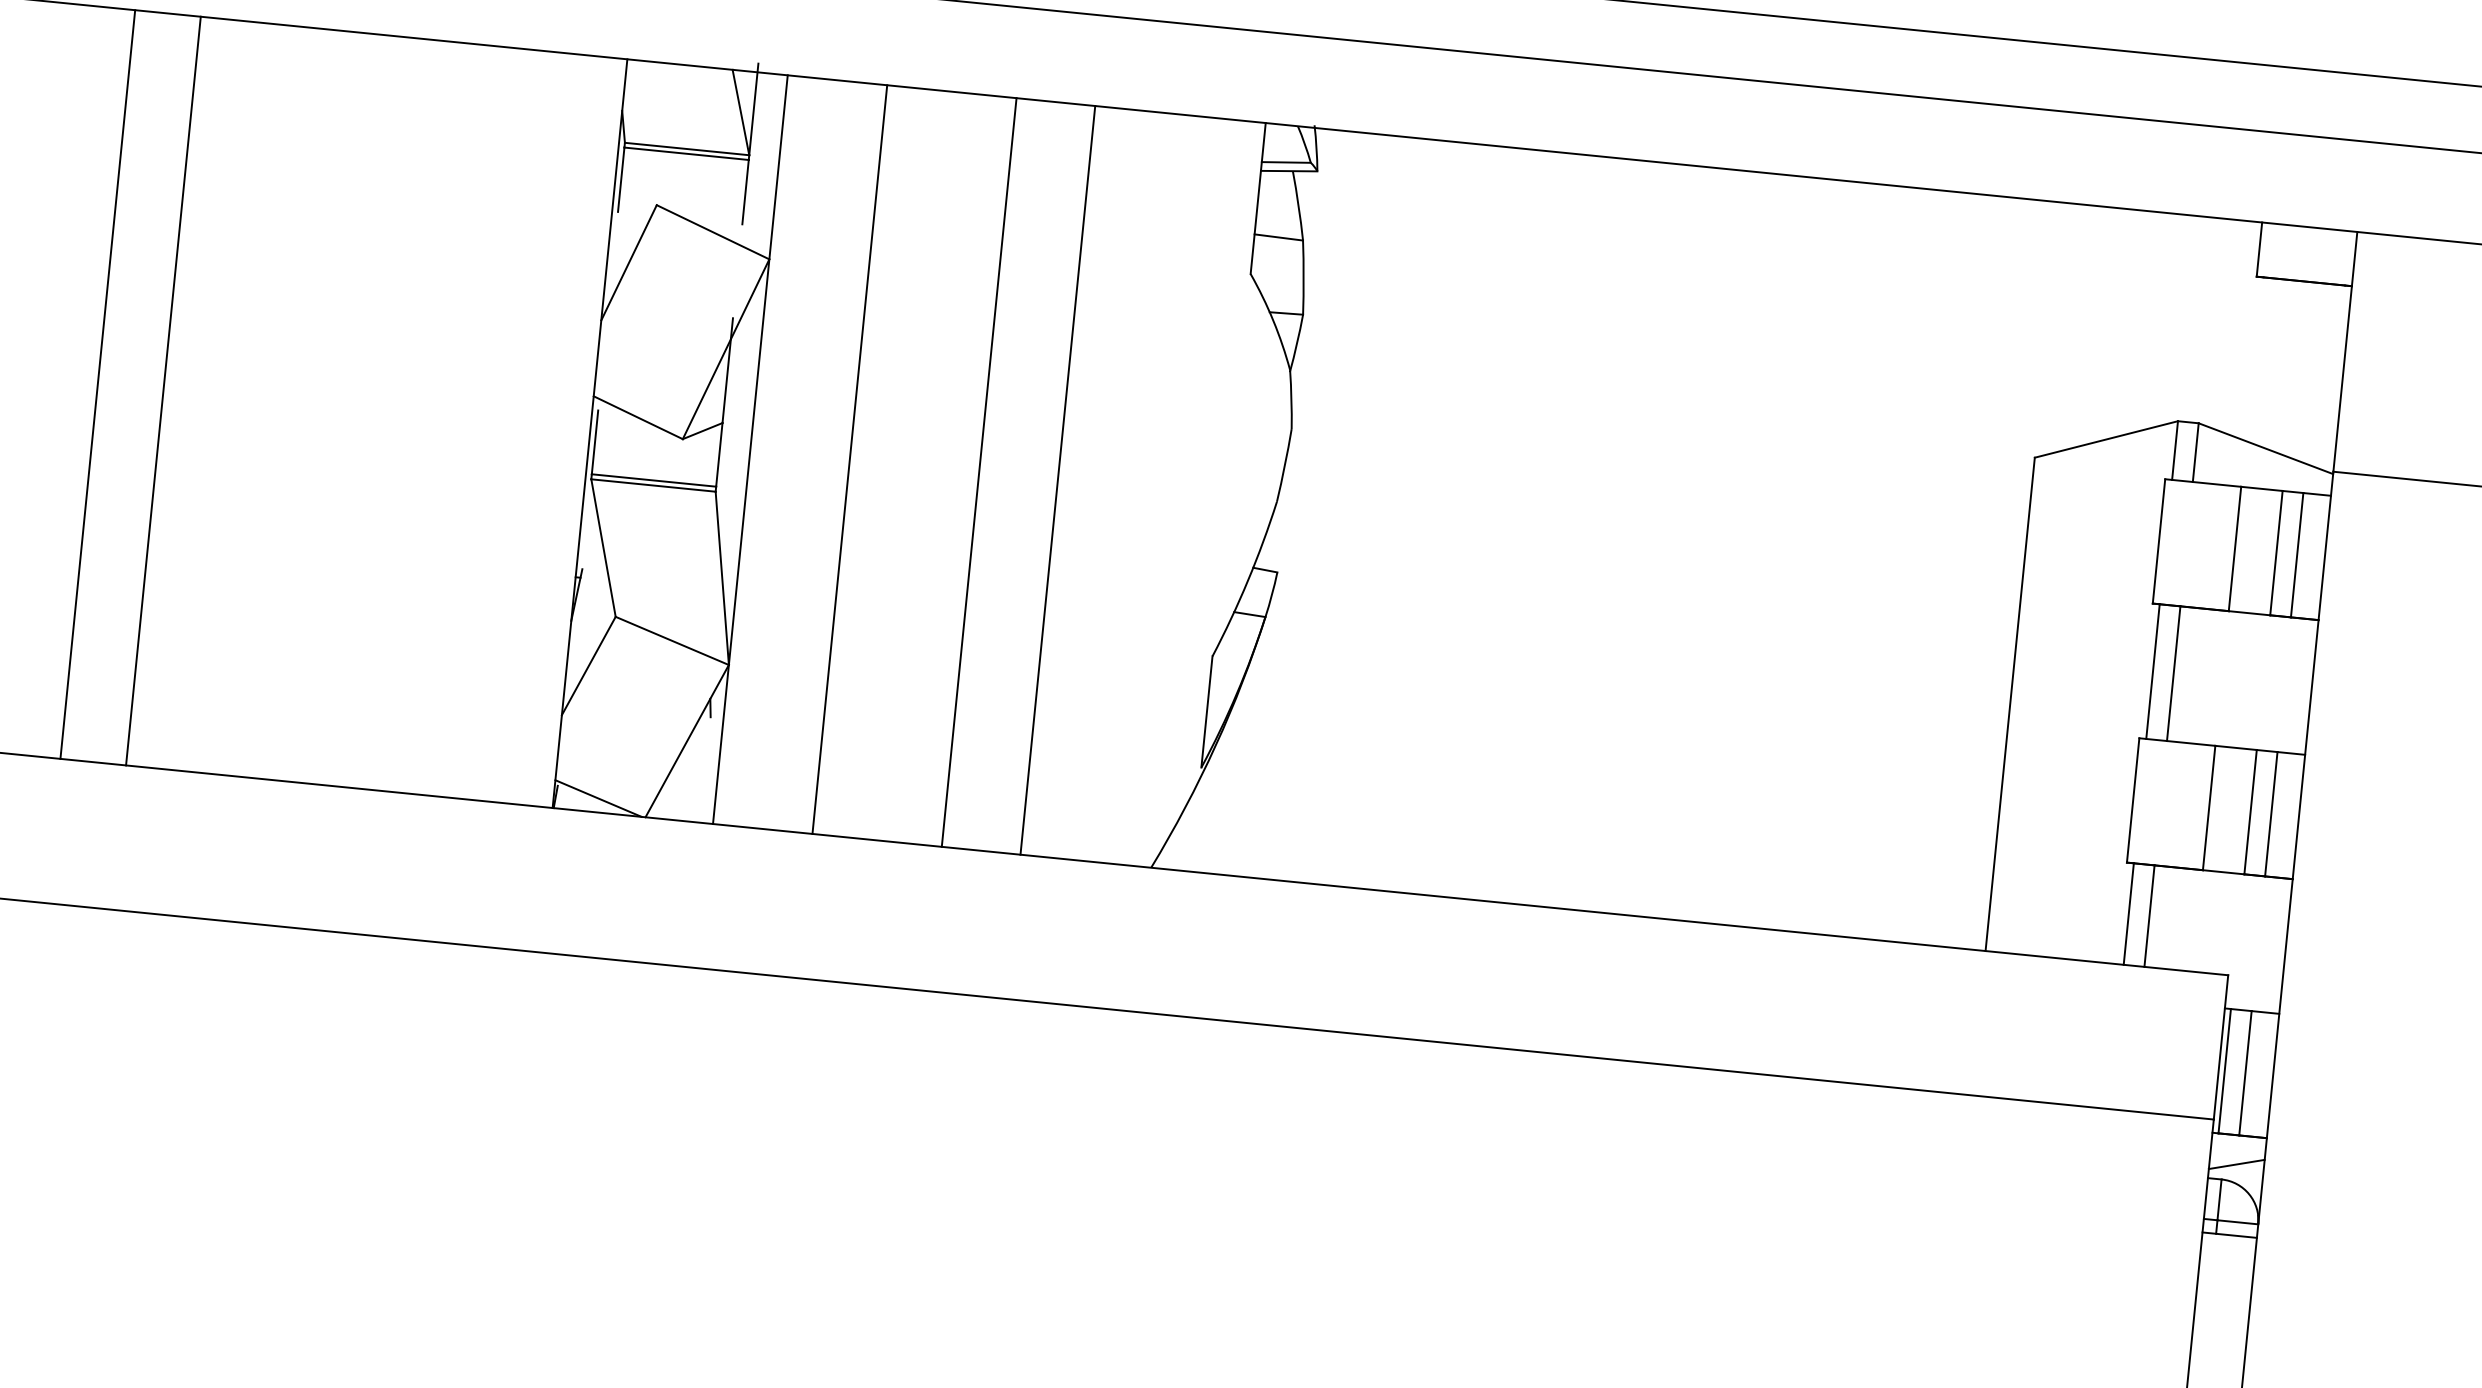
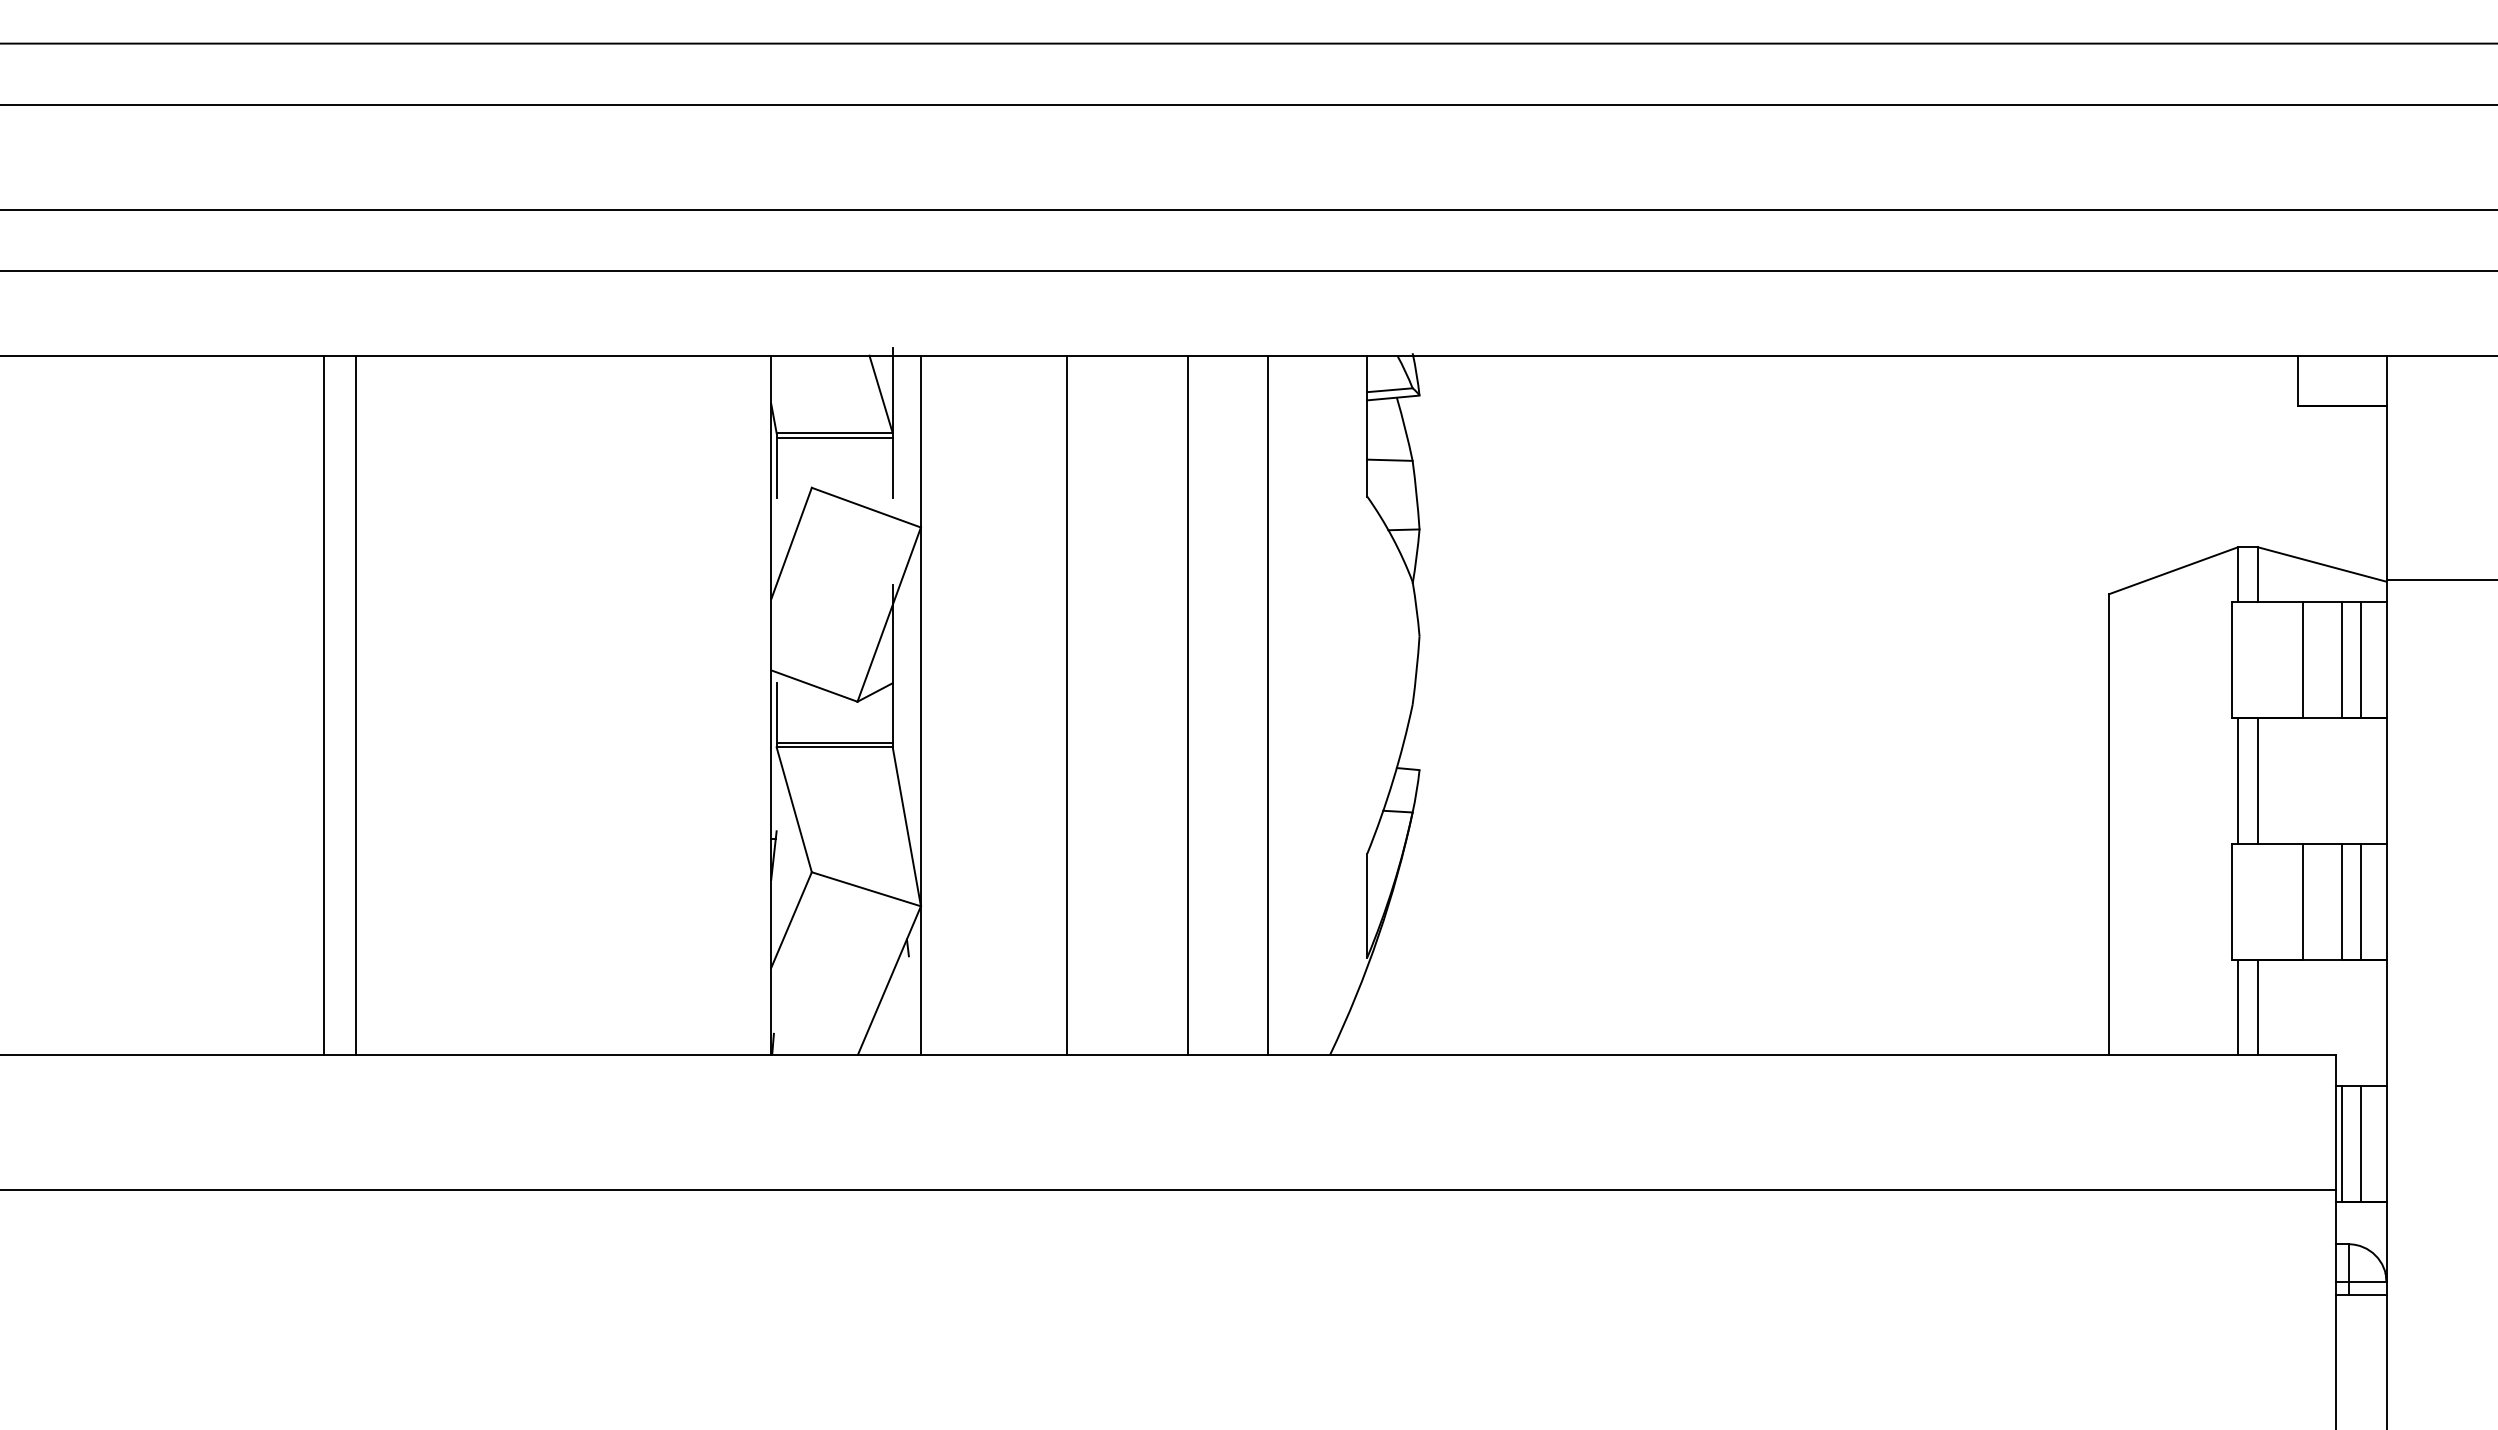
line: (97, 383) -> (355, 704), moved
line: (163, 390) -> (323, 704), moved
line: (849, 458) -> (1066, 704), moved
line: (979, 471) -> (1187, 704), moved
line: (1058, 479) -> (1268, 704), moved
line: (598, 798) -> (812, 1041), removed
line: (2236, 1163) -> (2360, 1228), removed

